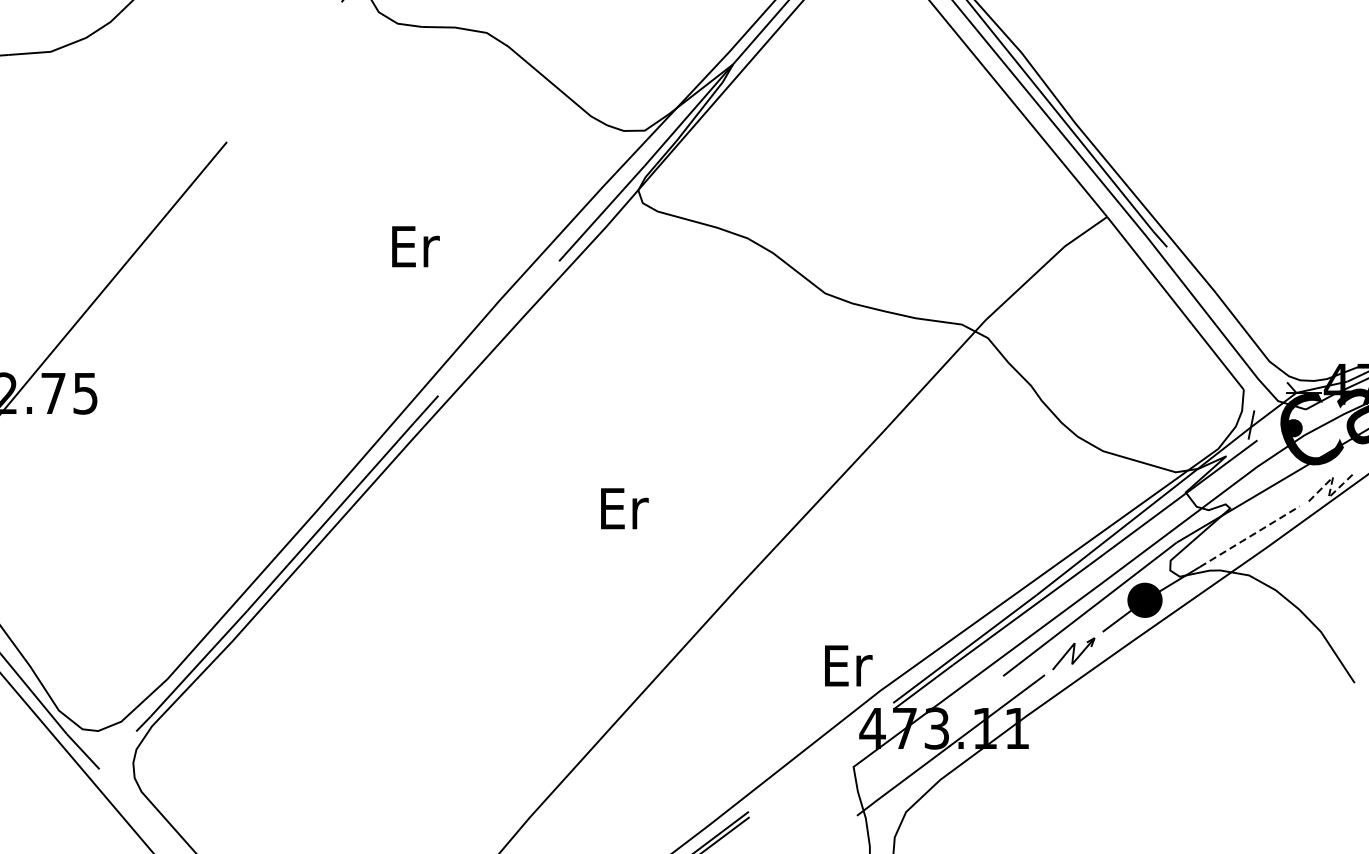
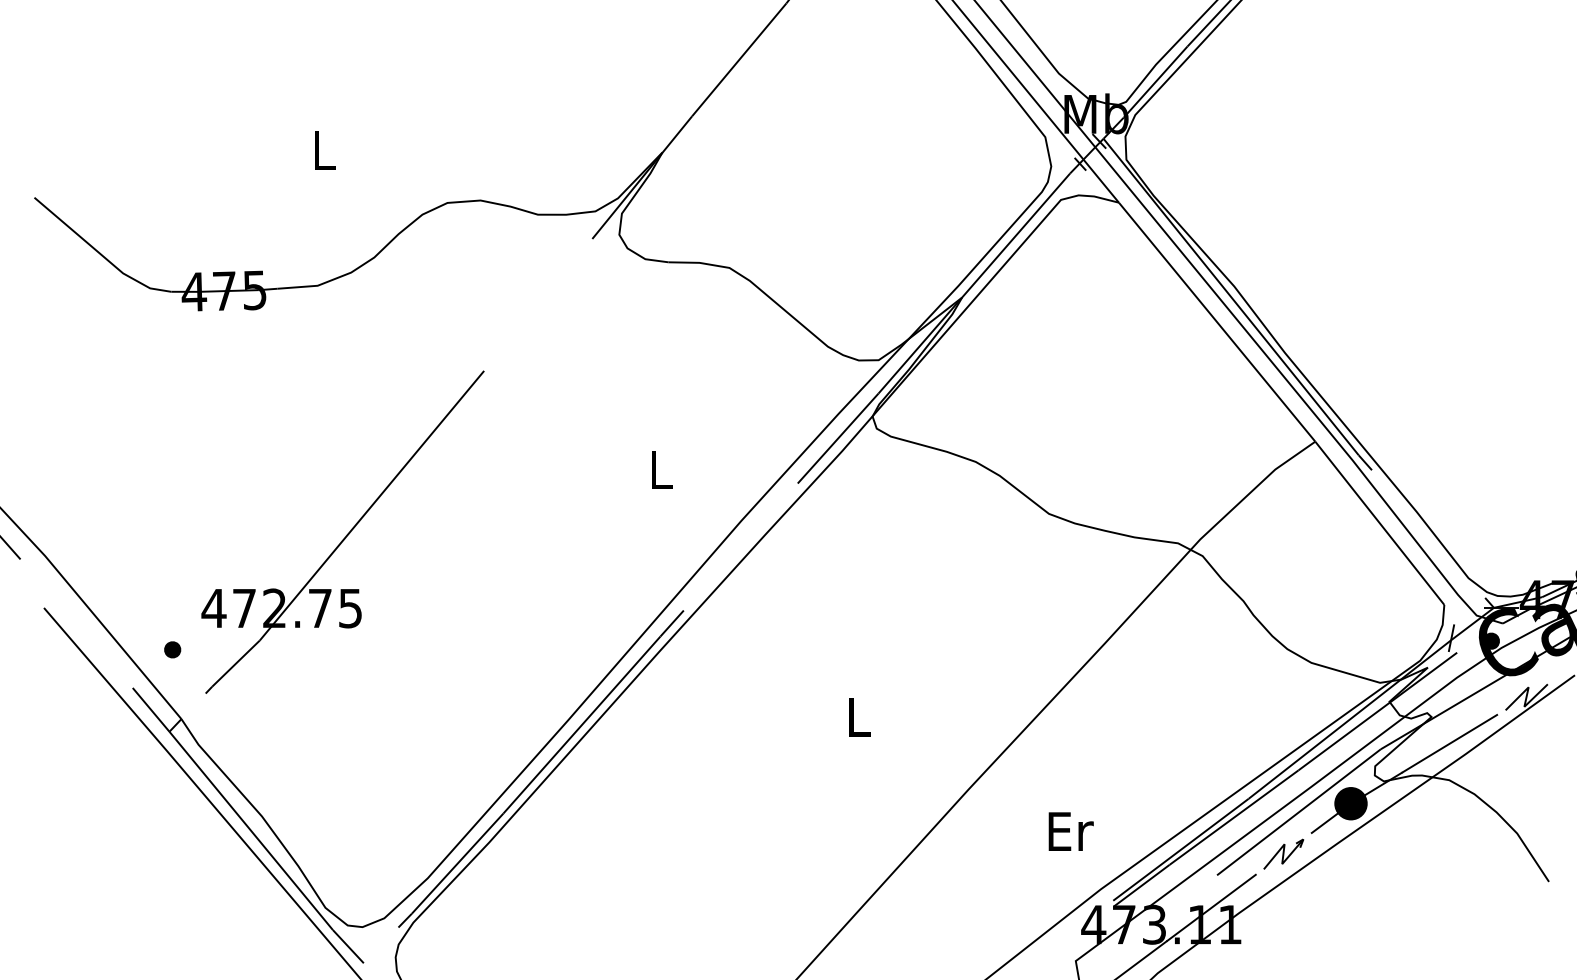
text: (415, 246) -> (662, 469), Er -> L
line: (1330, 487) -> (1526, 697), dashed -> solid
text: (624, 509) -> (859, 717), Er -> L
line: (1250, 536) -> (1450, 743), dashed -> solid
text: (847, 665) -> (1070, 831), moved

